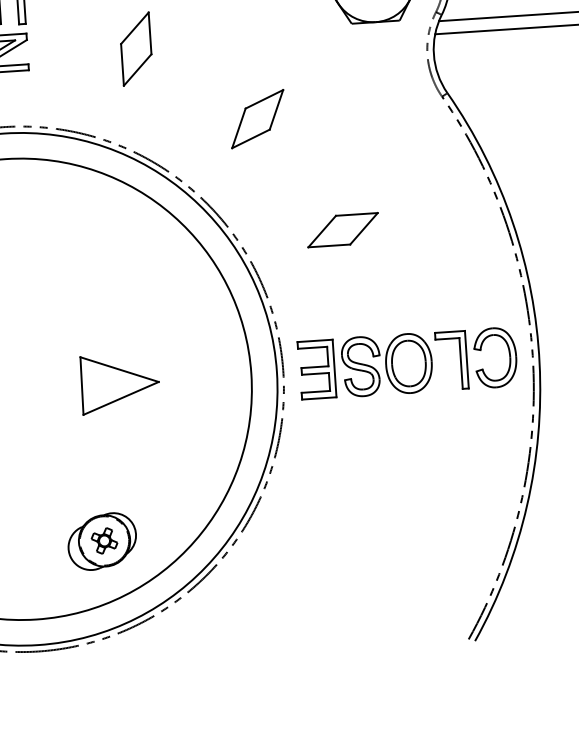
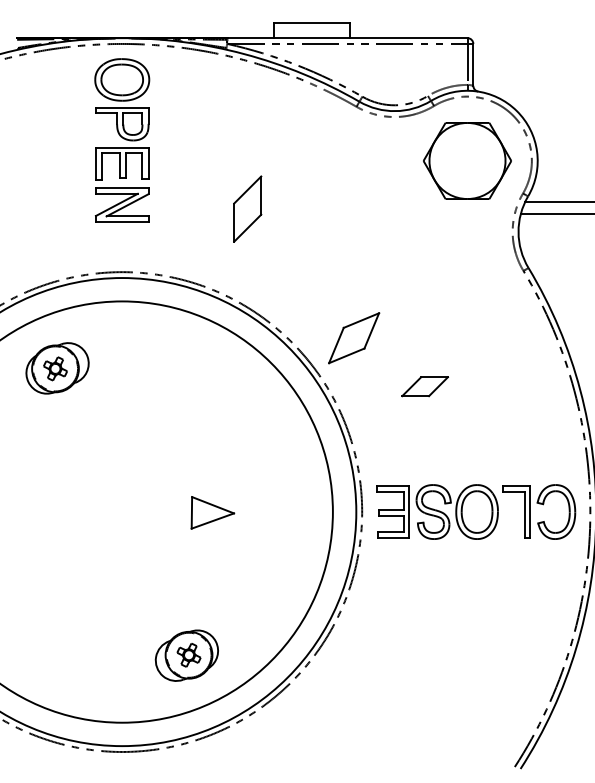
part: (258, 119) -> (354, 338), moved
part: (342, 230) -> (424, 386), size x0.7
part: (119, 383) -> (212, 512), size x0.6

